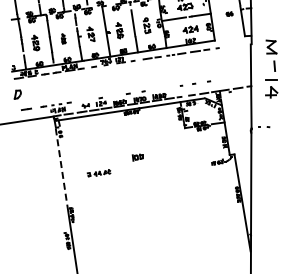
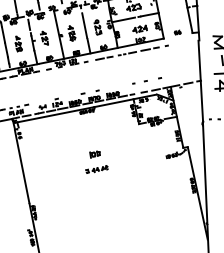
part: (229, 13) -> (177, 32), moved
part: (63, 38) -> (18, 43), size x1.67
line: (61, 166) -> (22, 166), dashed -> solid
part: (98, 173) -> (96, 169), moved

